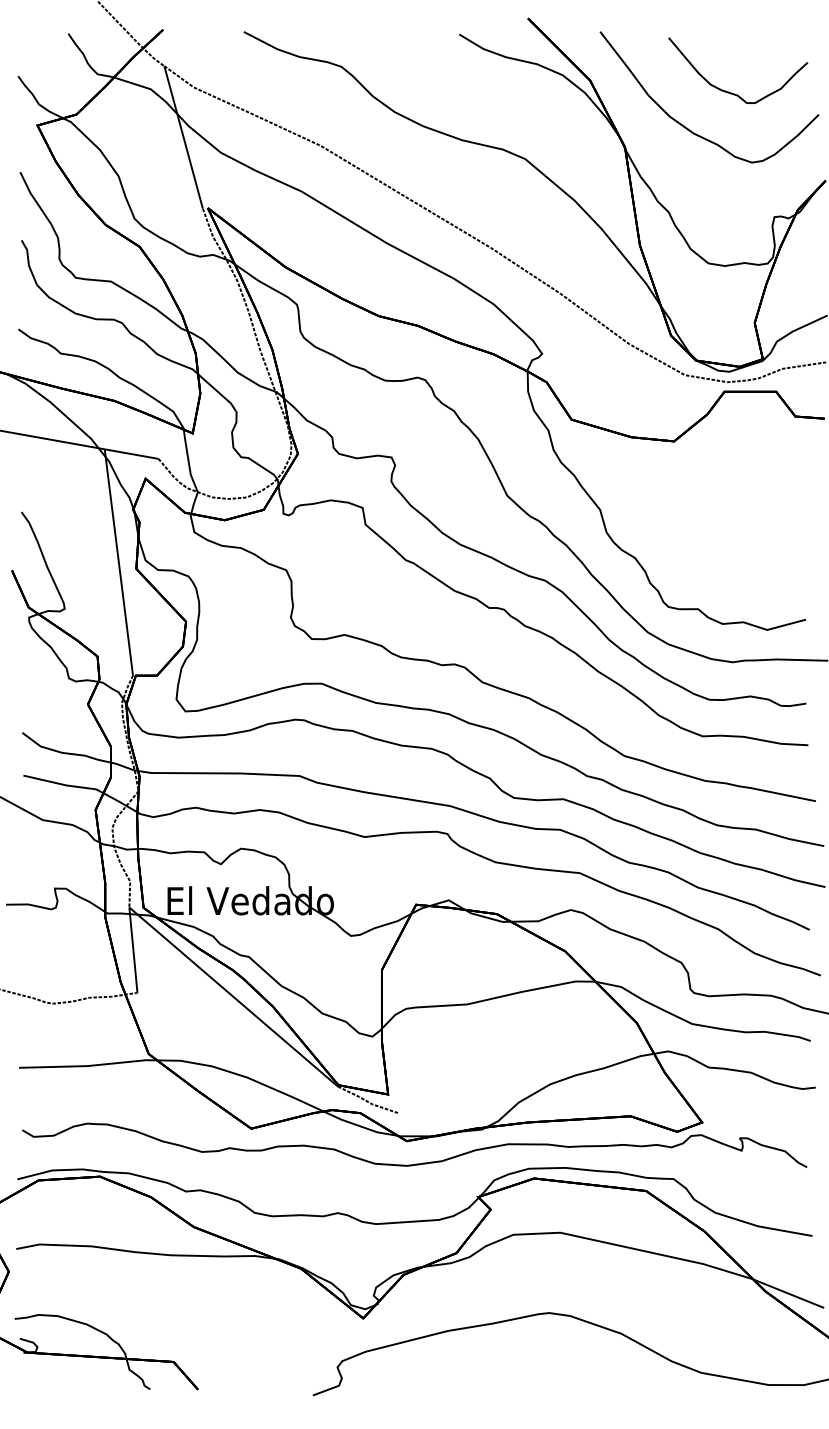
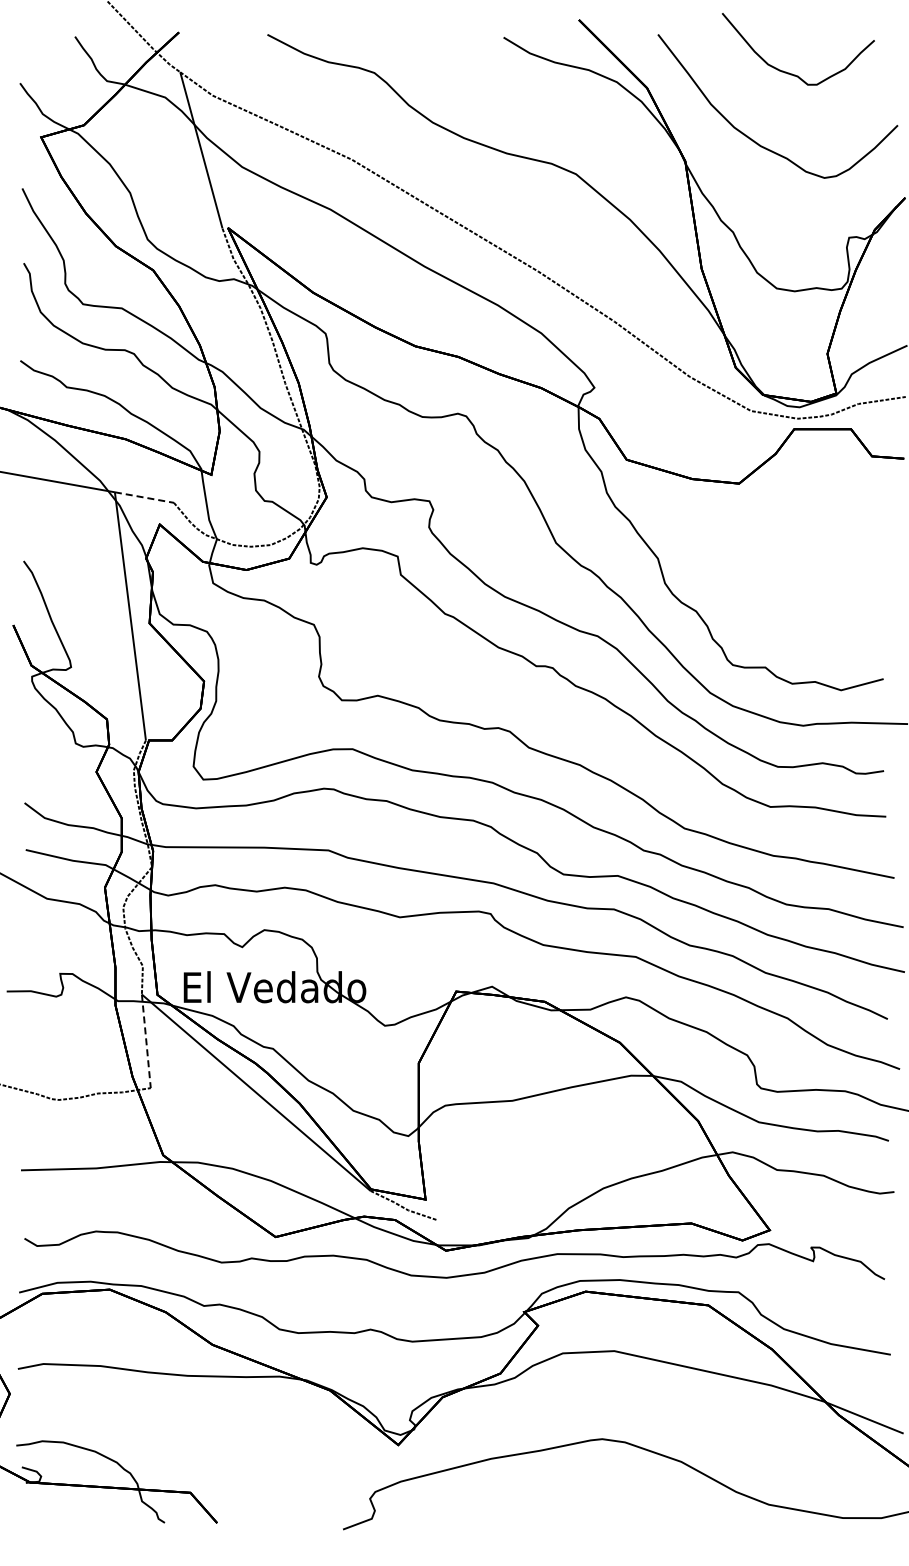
part: (730, 91) -> (789, 72), moved
line: (131, 454) -> (144, 497), solid -> dashed
line: (133, 950) -> (146, 1041), solid -> dashed

